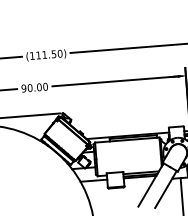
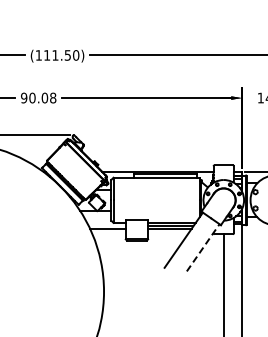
text: (45, 87) -> (53, 98), 90.00 -> 90.08
line: (166, 189) -> (203, 247), solid -> dashed

